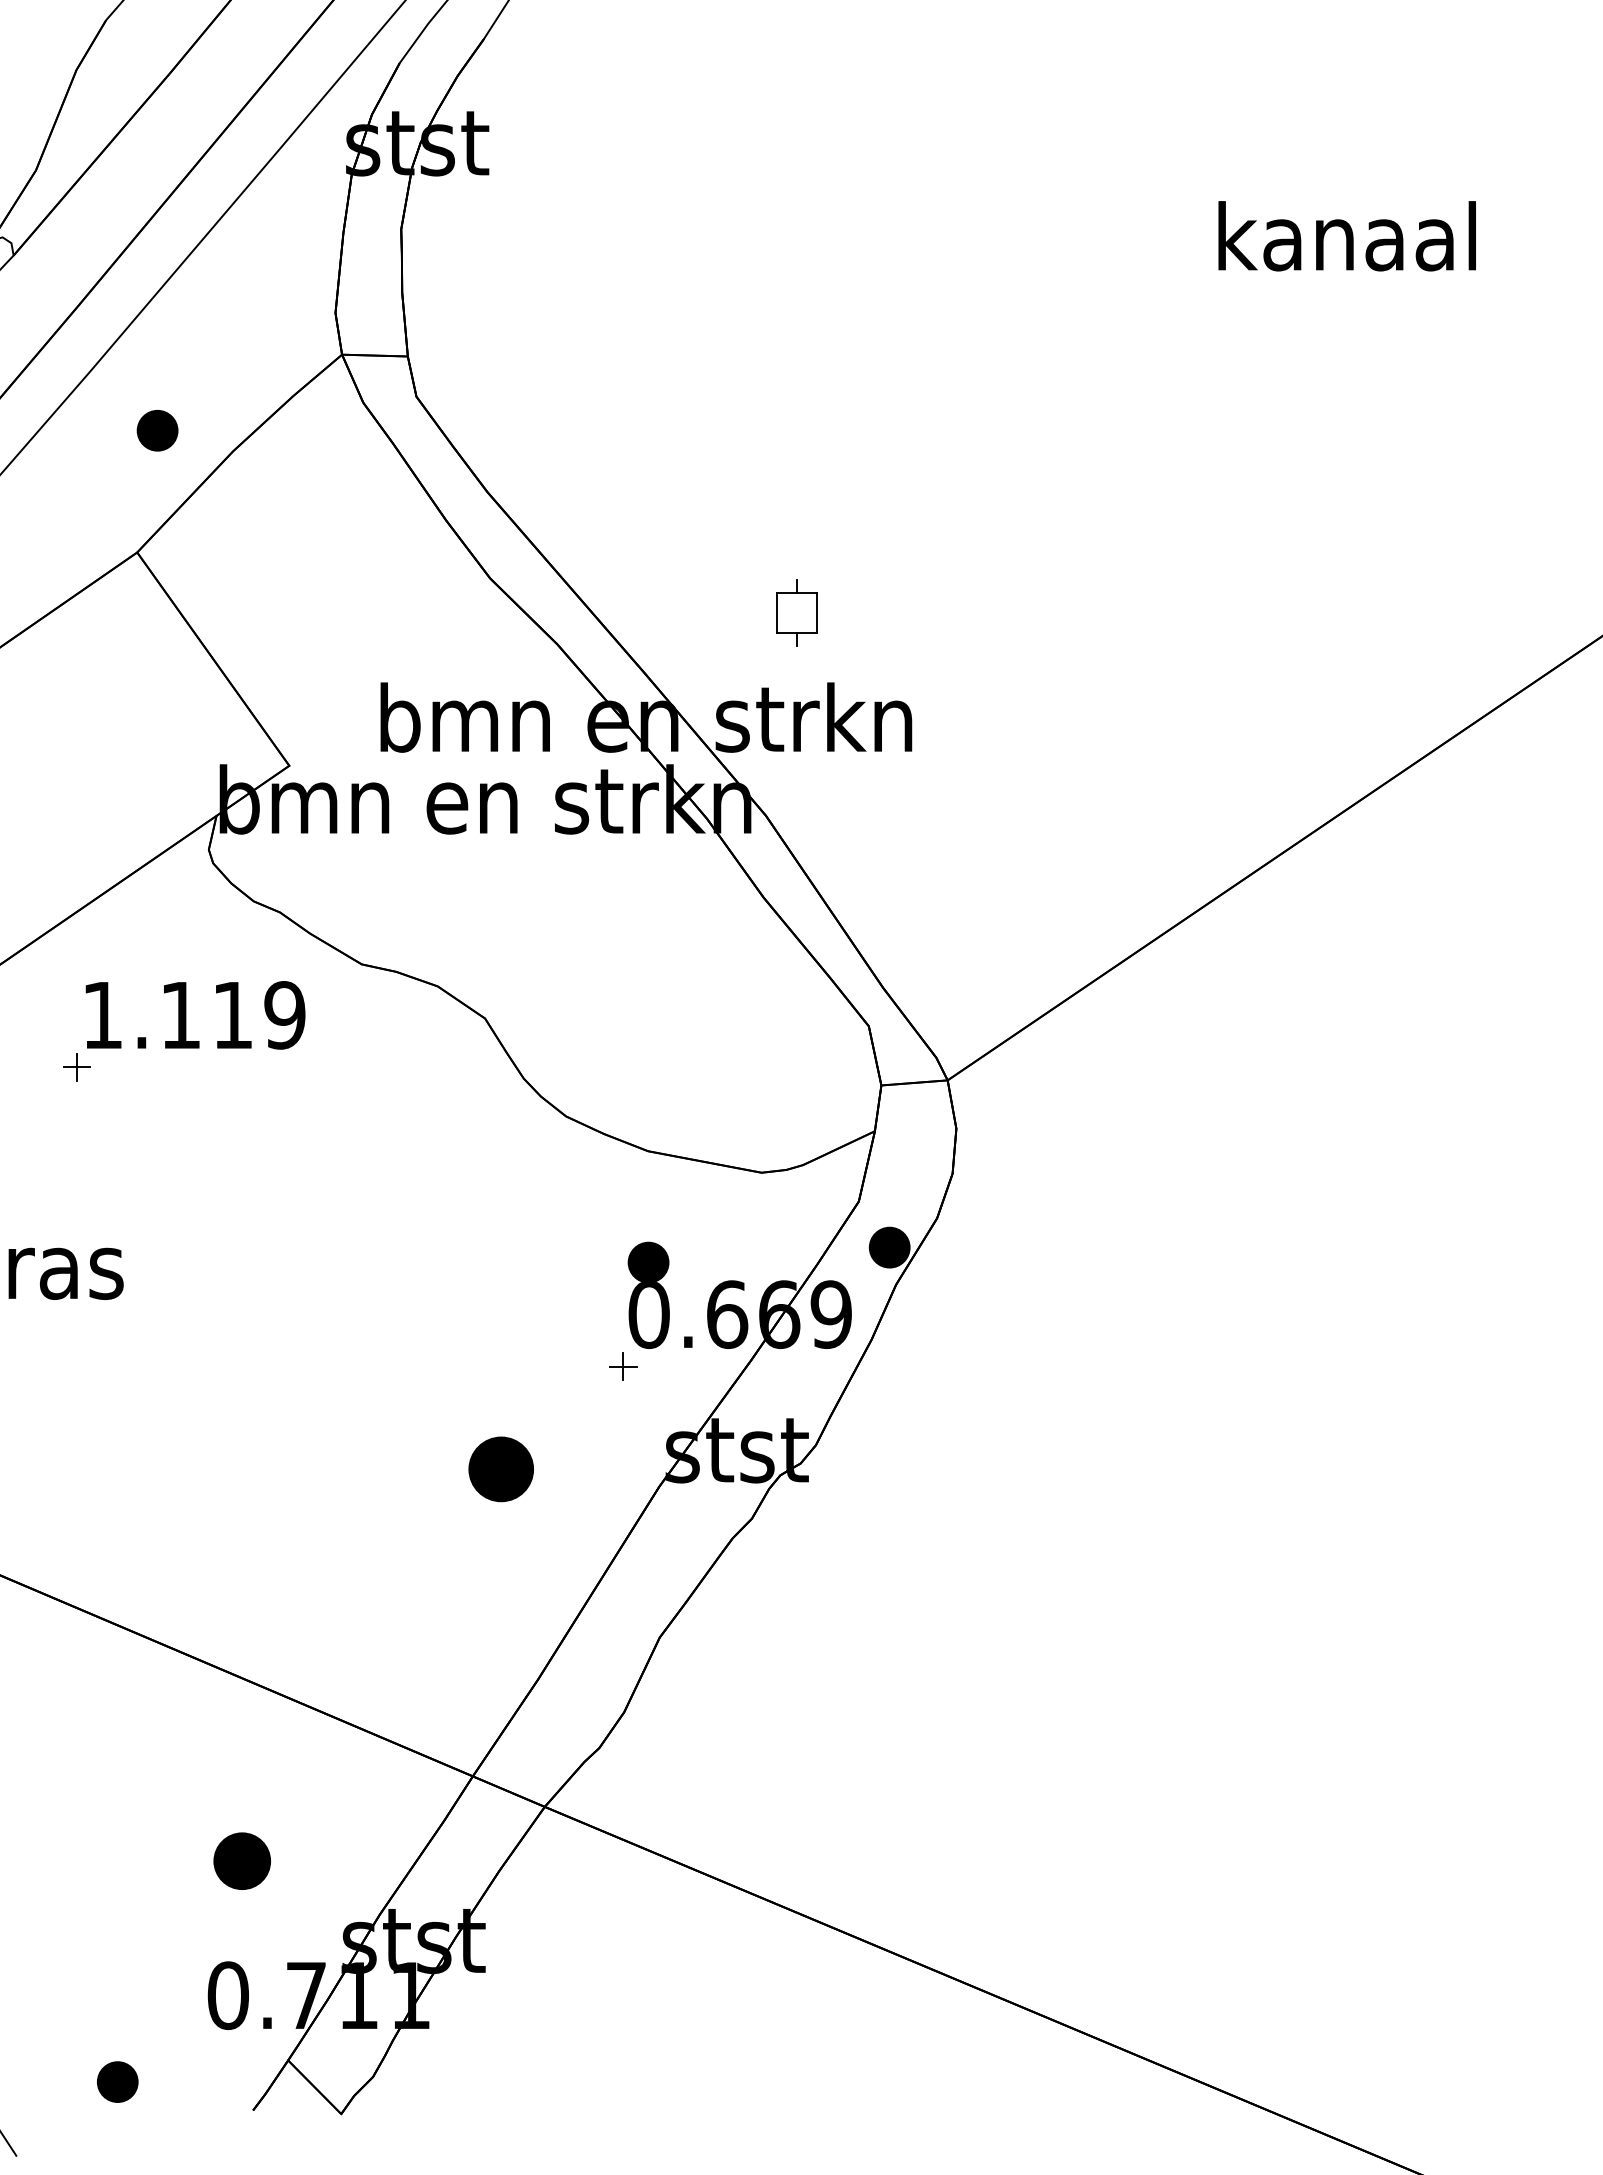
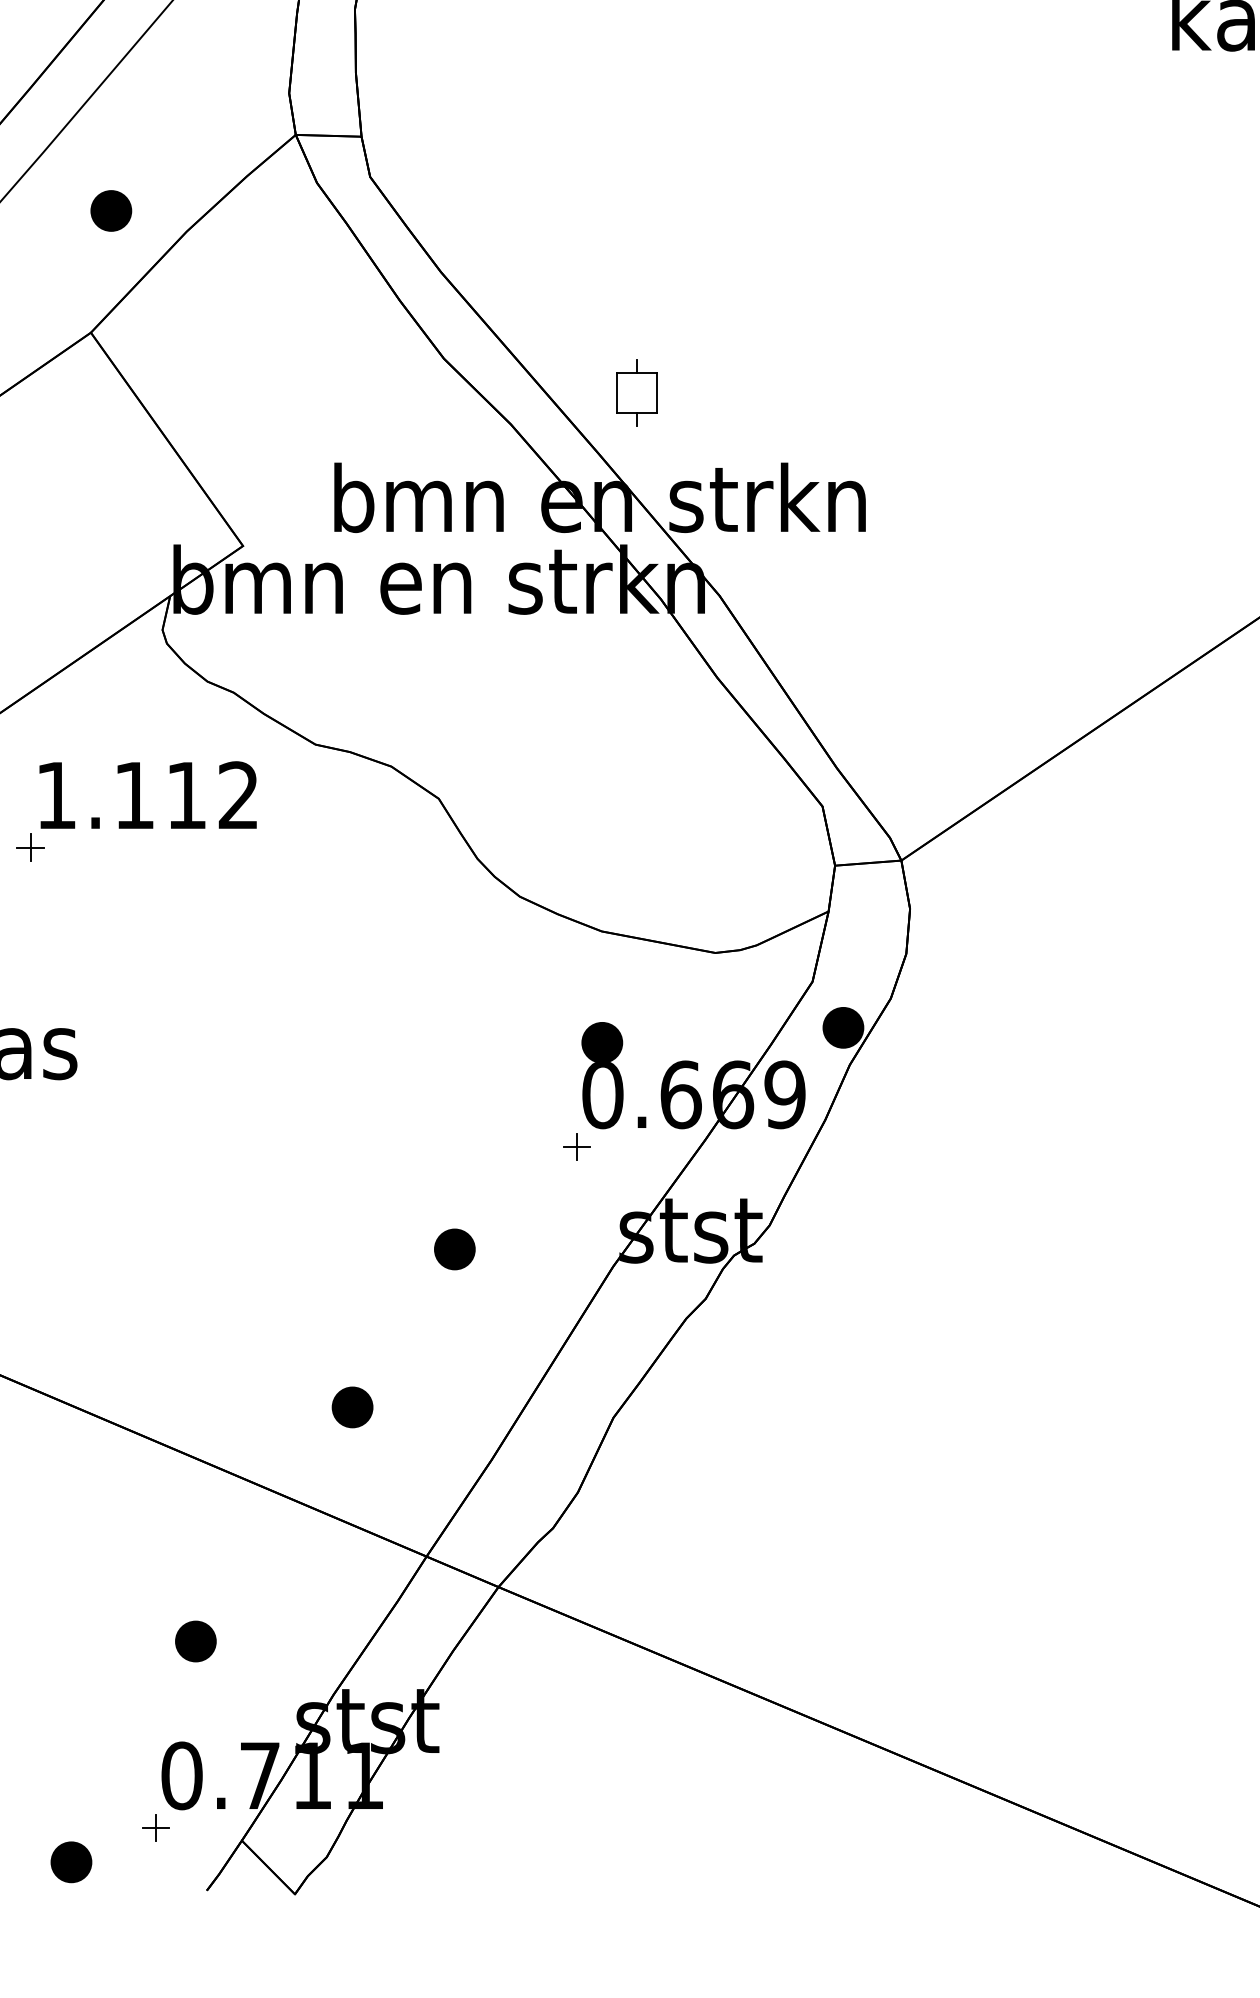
part: (796, 612) -> (636, 392), moved
text: (284, 1015) -> (238, 795), 1.119 -> 1.112
part: (500, 1468) -> (454, 1248), size x0.62
part: (398, 1626) -> (352, 1406), added
part: (241, 1861) -> (195, 1641), size x0.71
part: (202, 2047) -> (156, 1827), added

